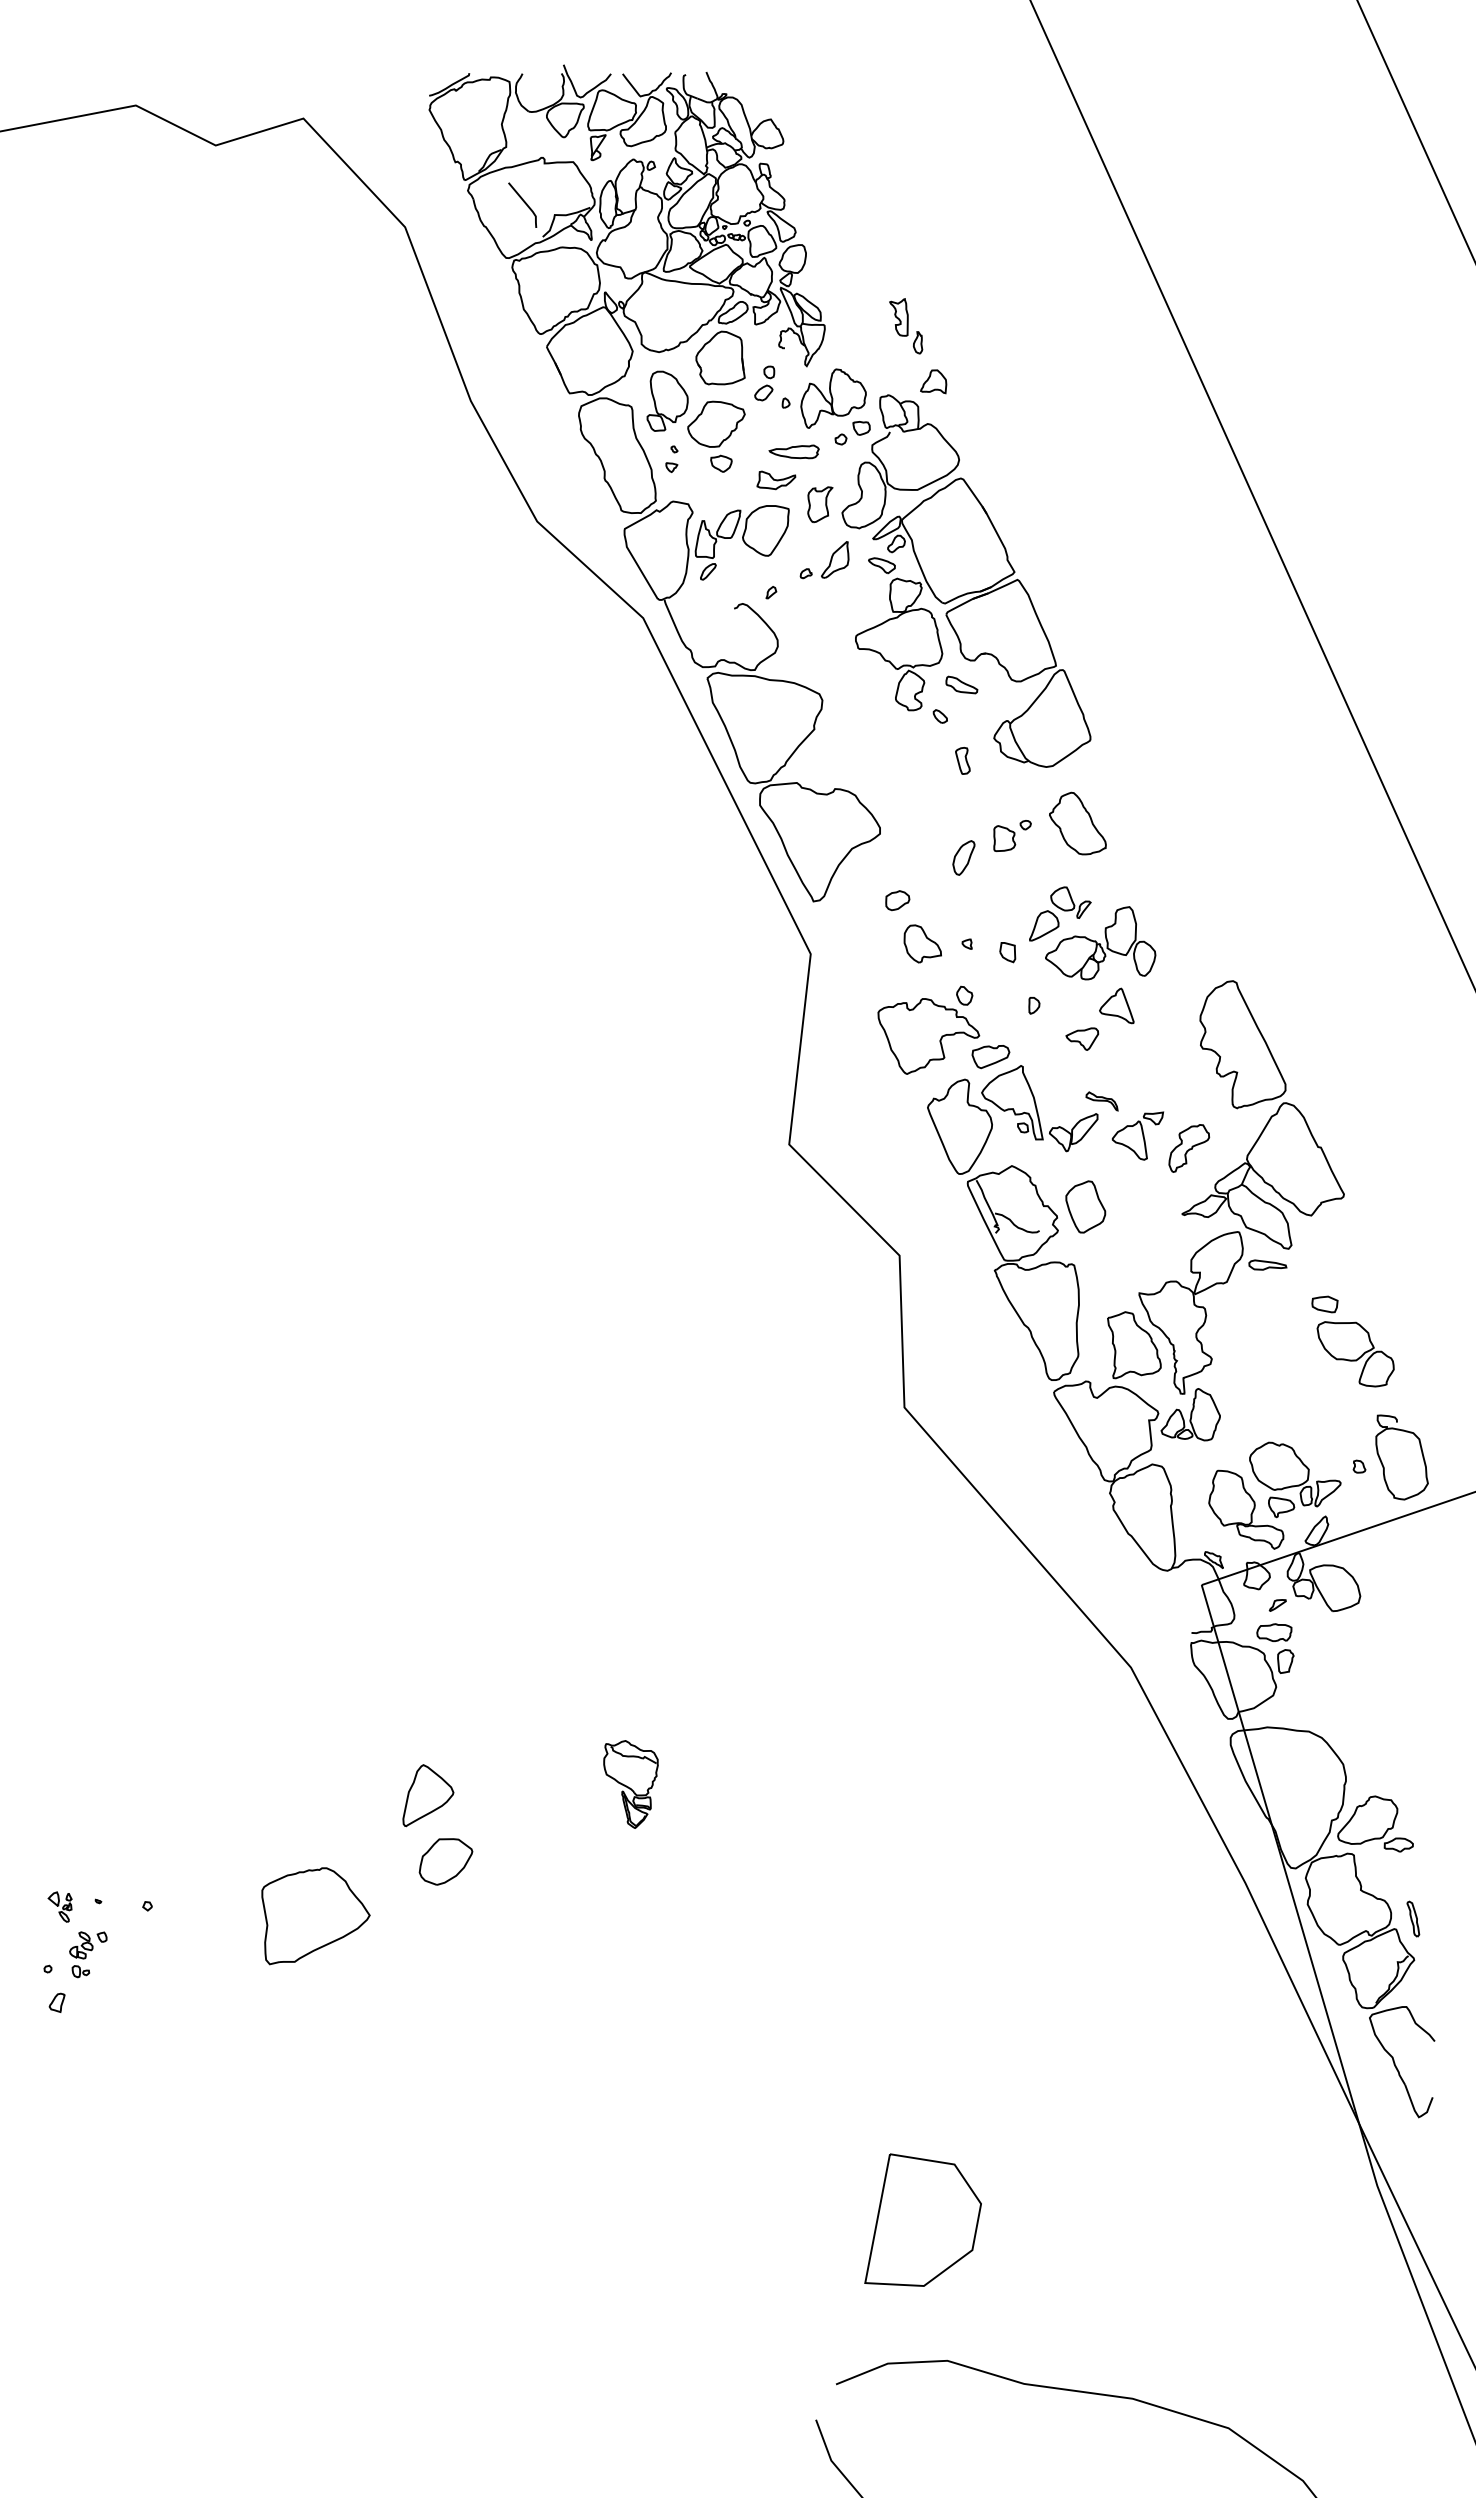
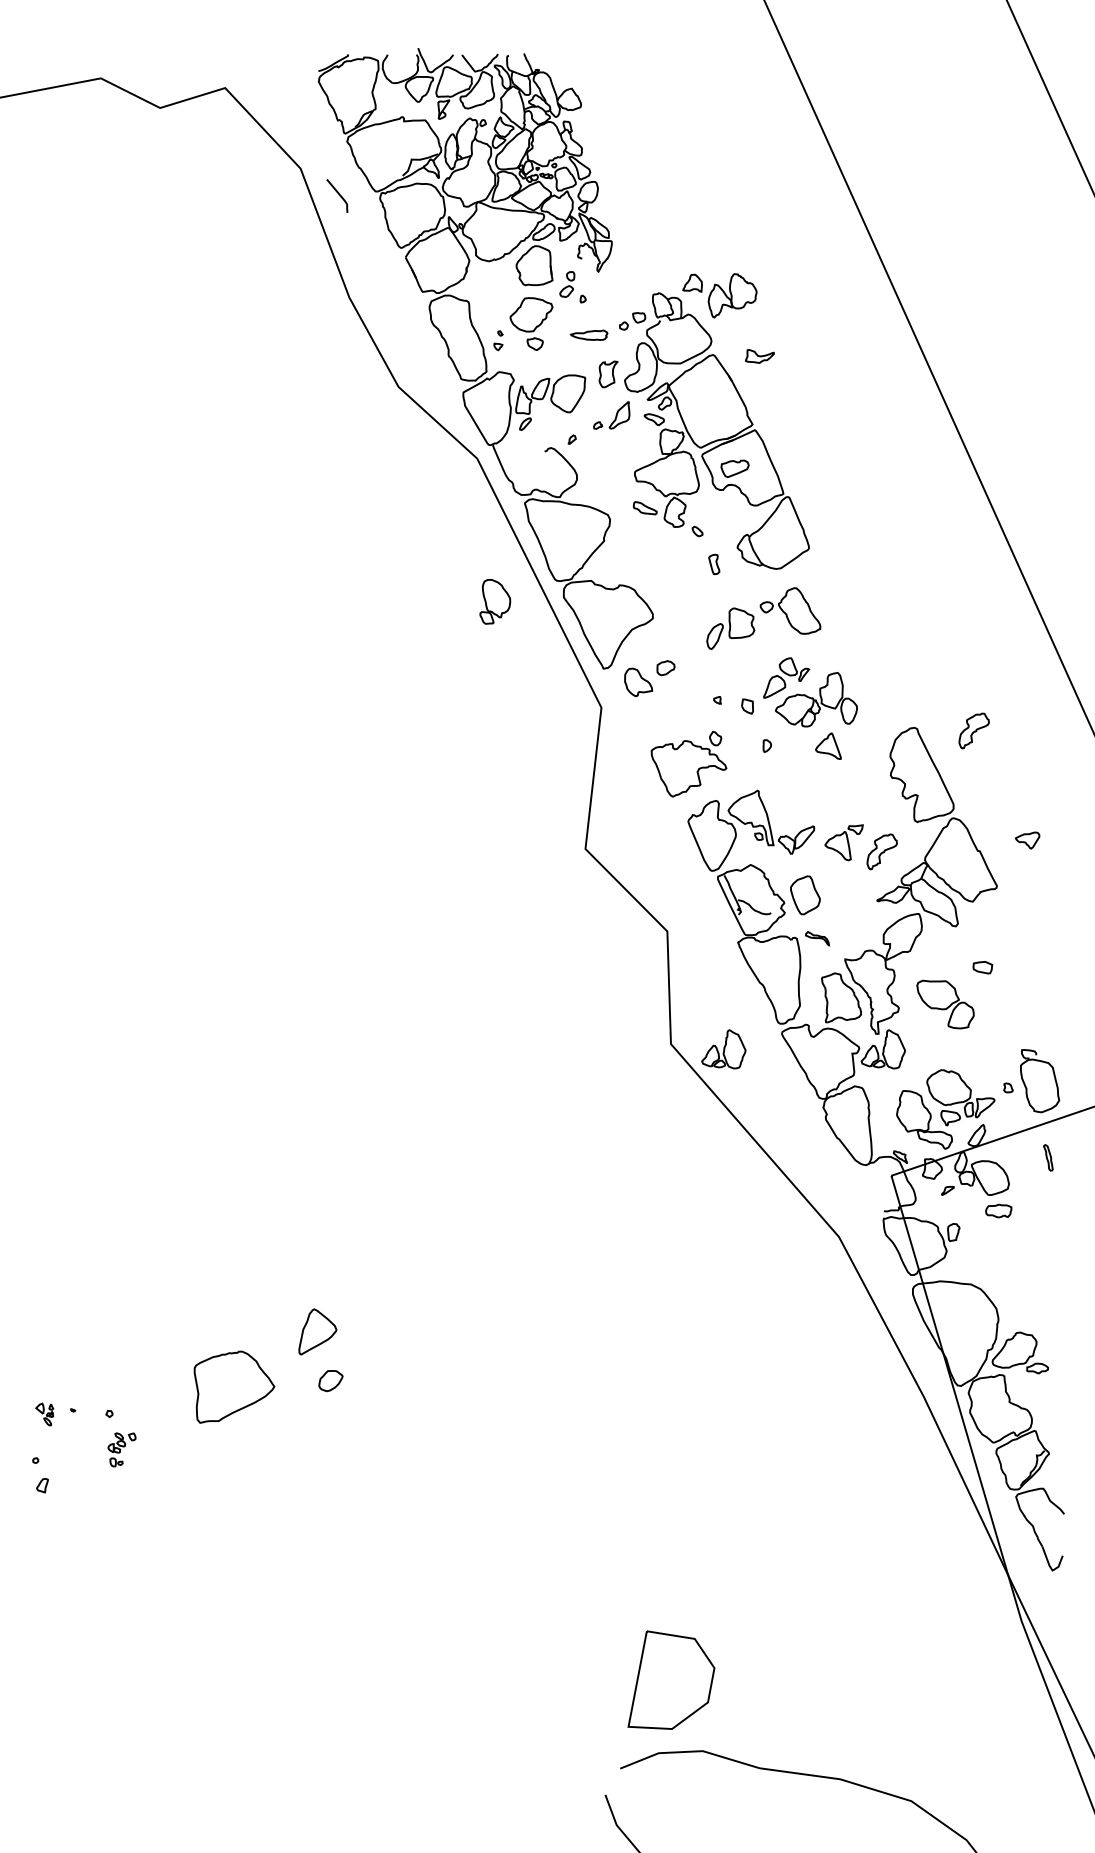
line: (523, 202) -> (337, 194), moved
part: (906, 326) -> (672, 242), removed
part: (833, 398) -> (732, 295), moved
part: (667, 400) -> (495, 601), moved
part: (776, 480) -> (759, 356), moved
part: (961, 684) -> (645, 507), moved
part: (1012, 835) -> (751, 619), size x1.6
part: (922, 943) -> (638, 682), moved
part: (1313, 985) -> (974, 731), added
part: (1082, 1038) -> (1027, 840), moved
part: (990, 1057) -> (734, 469), moved
part: (1101, 1101) -> (817, 938), moved
part: (1267, 1264) -> (940, 937), removed
part: (1355, 1354) -> (945, 1004), moved
part: (975, 1414) -> (723, 1049), added
part: (1274, 1632) -> (998, 1210), moved
part: (630, 1784) -> (467, 1323), removed
part: (445, 1861) -> (330, 1380), size x0.6
part: (315, 1916) -> (234, 1387), moved
part: (1413, 1918) -> (1048, 1157), moved
part: (88, 1954) -> (122, 1449), moved
part: (922, 2219) -> (670, 1679), moved

